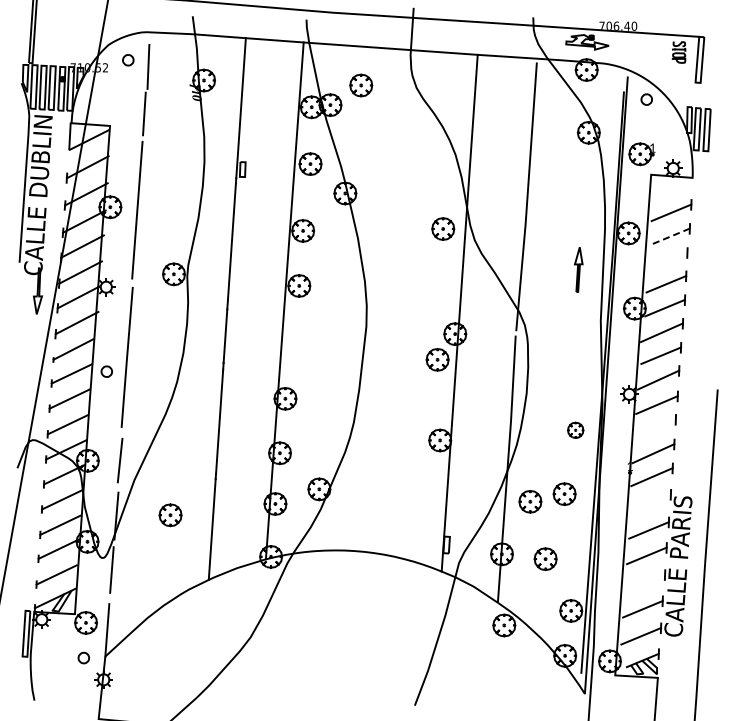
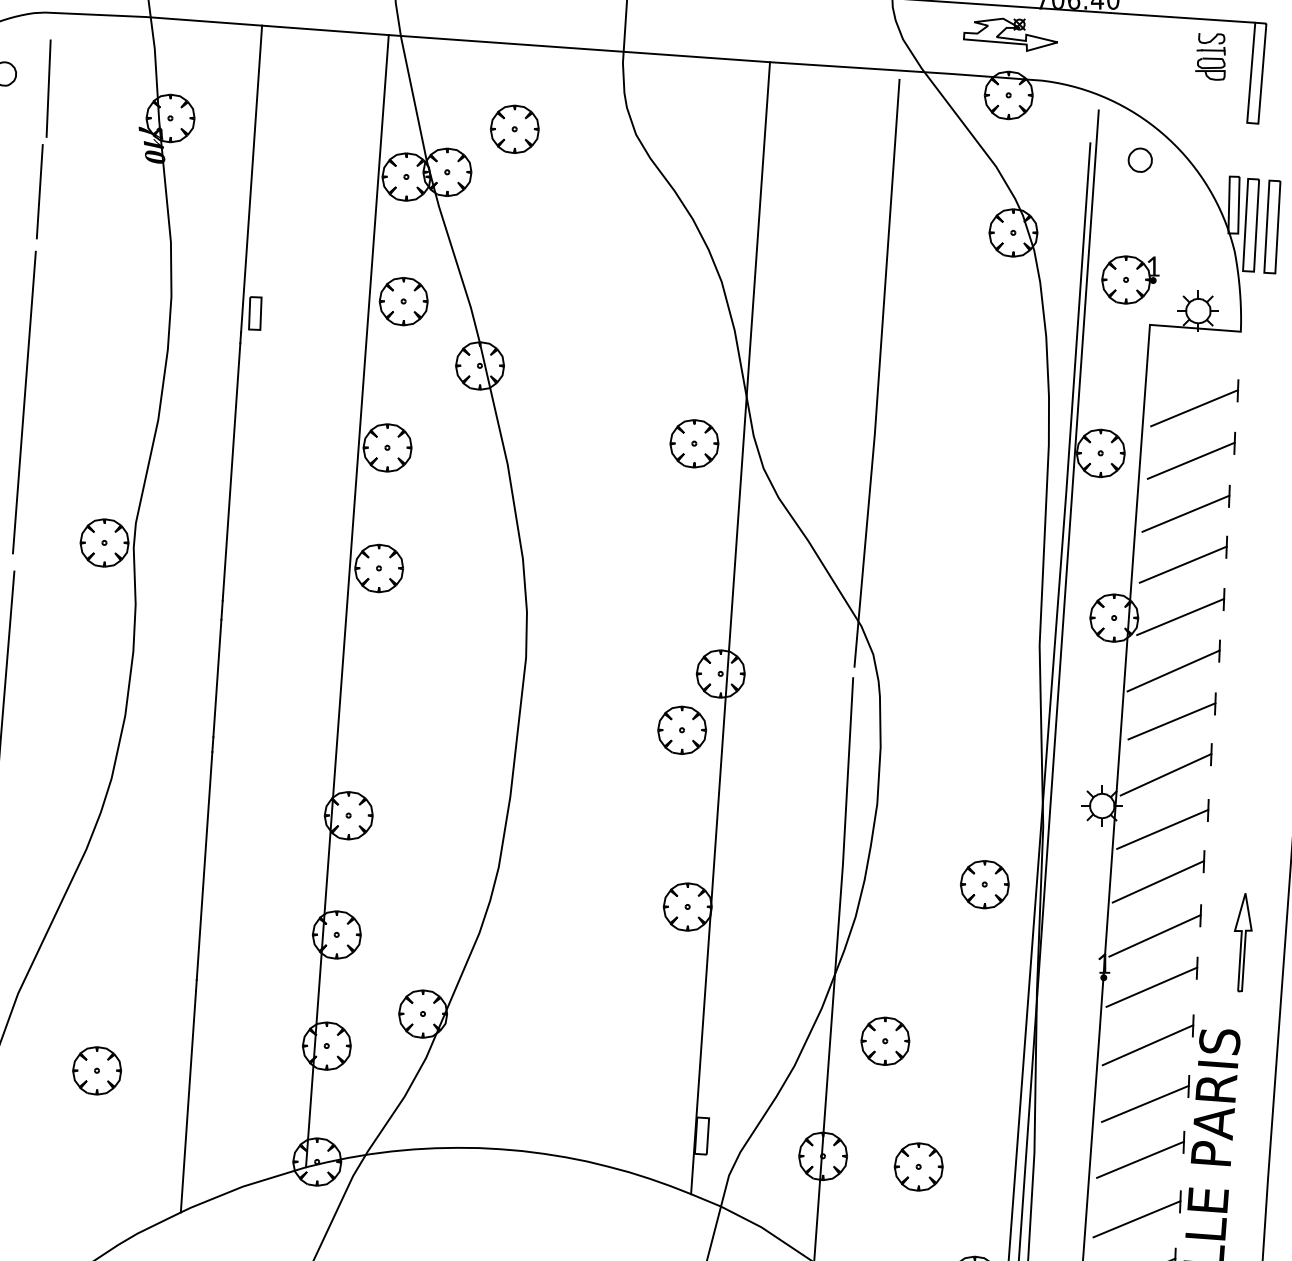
line: (669, 237) -> (1190, 462), dashed -> solid
line: (667, 260) -> (1185, 512), added
part: (578, 269) -> (1242, 942), moved
line: (654, 428) -> (1157, 880), added
part: (575, 430) -> (984, 885), size x1.43
part: (564, 493) -> (960, 1023), removed
line: (649, 503) -> (1146, 1045), added
line: (645, 582) -> (1137, 1218), added

